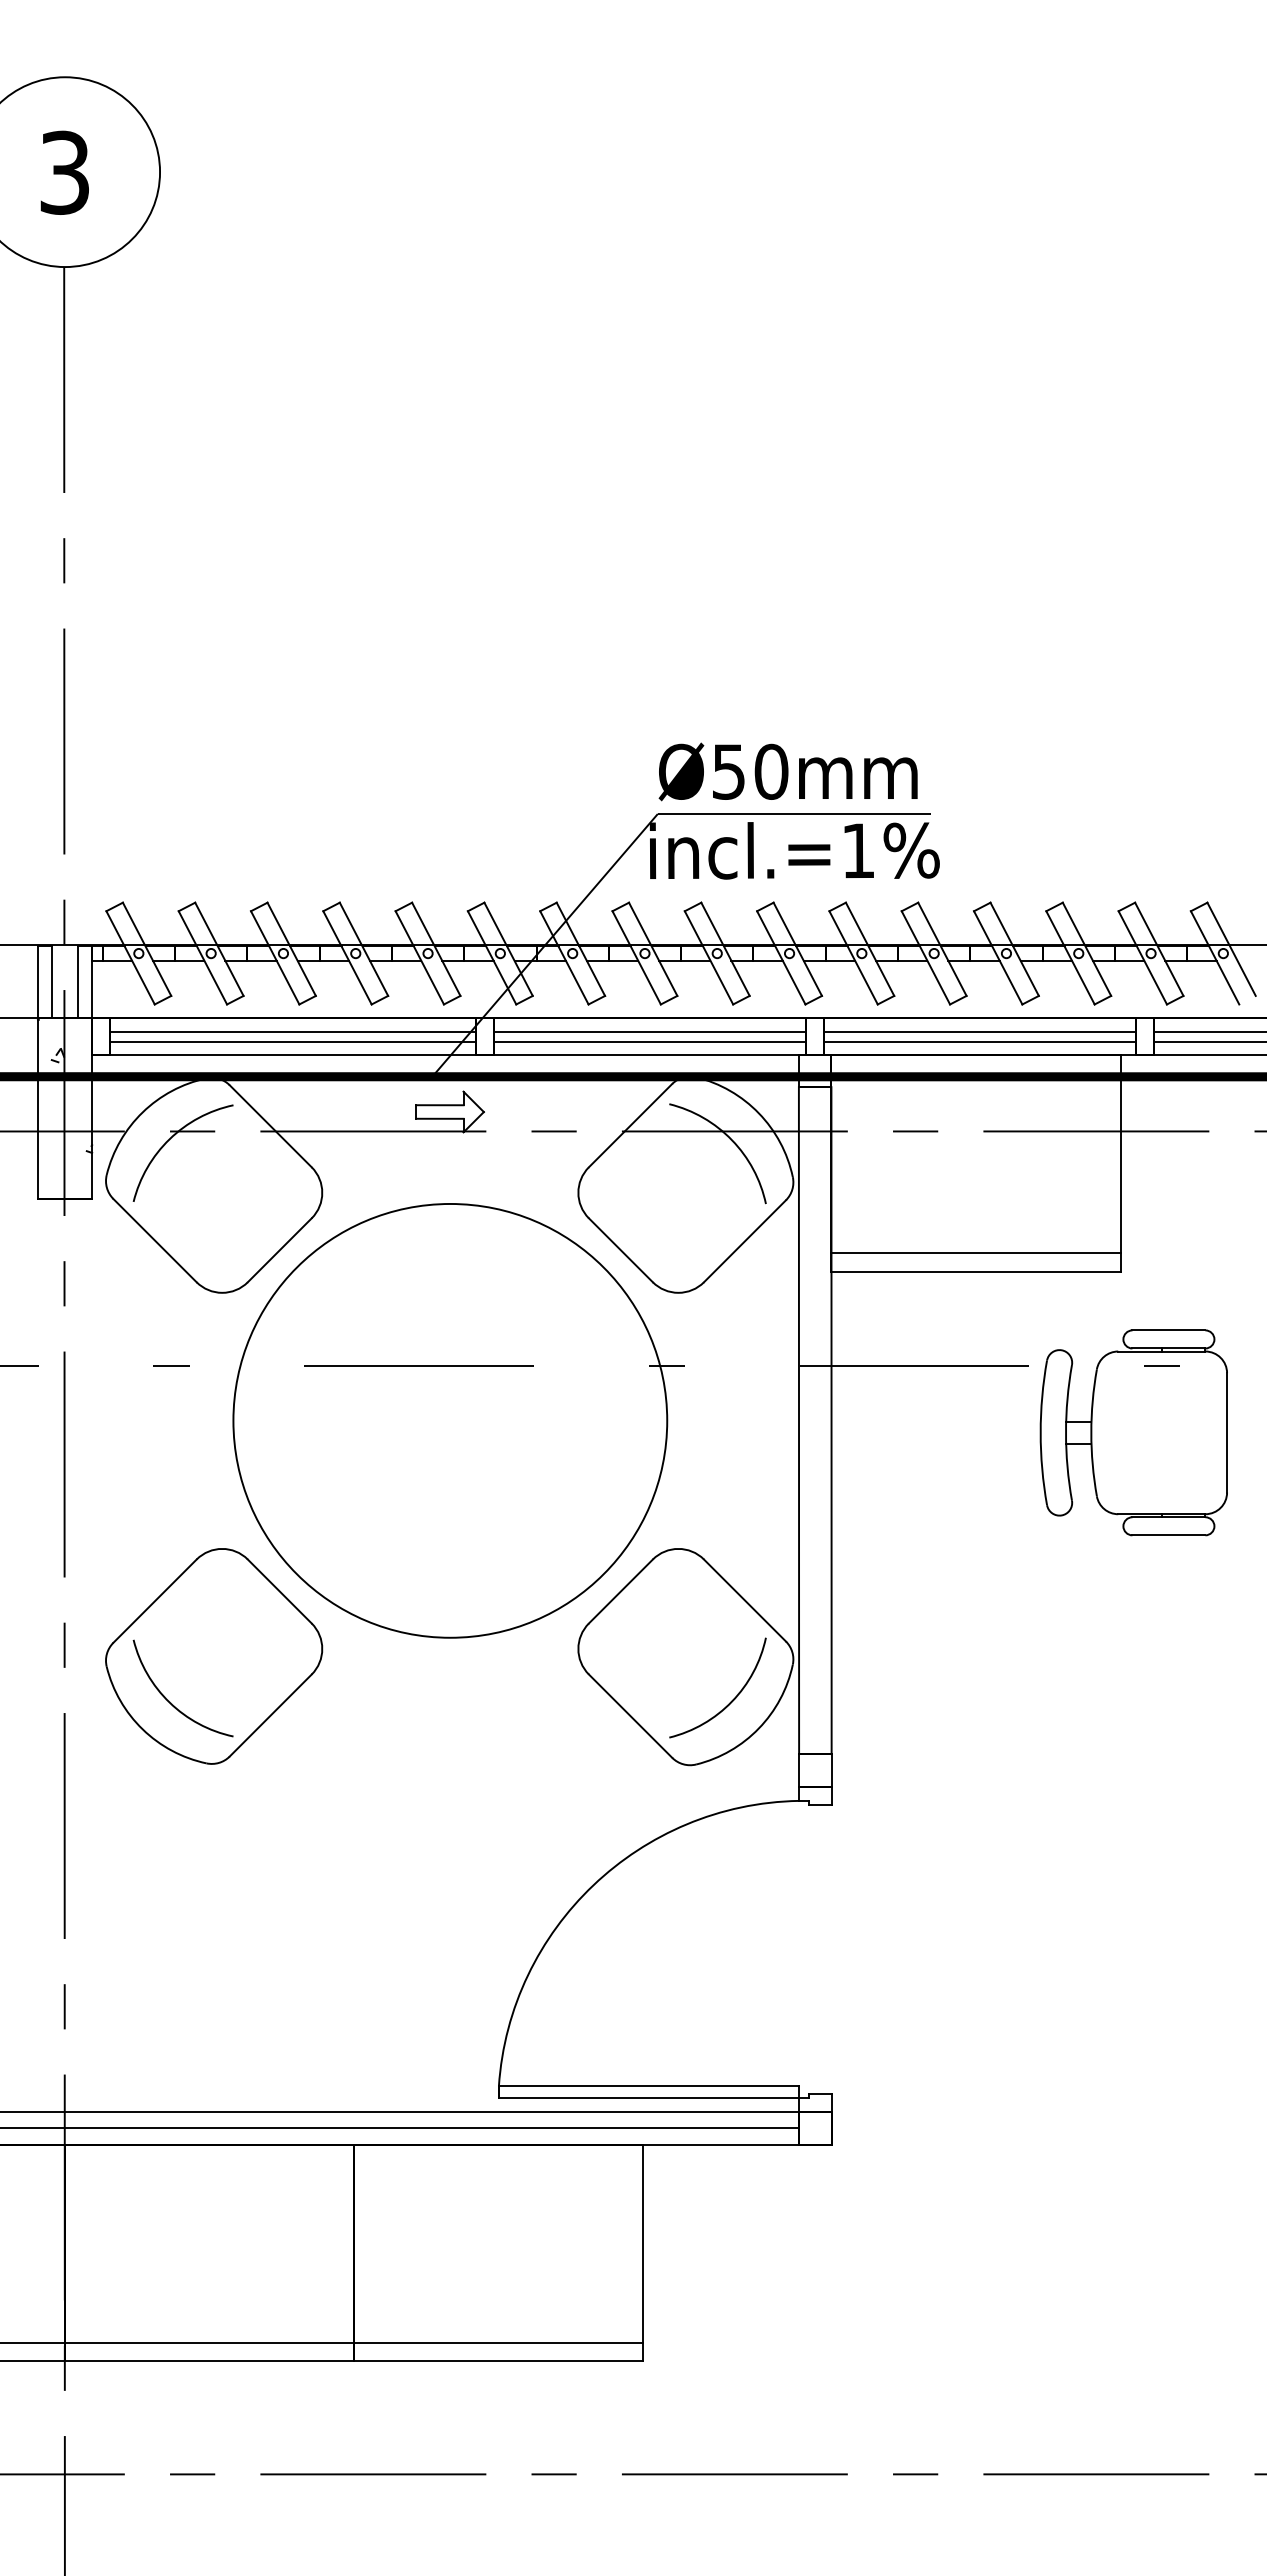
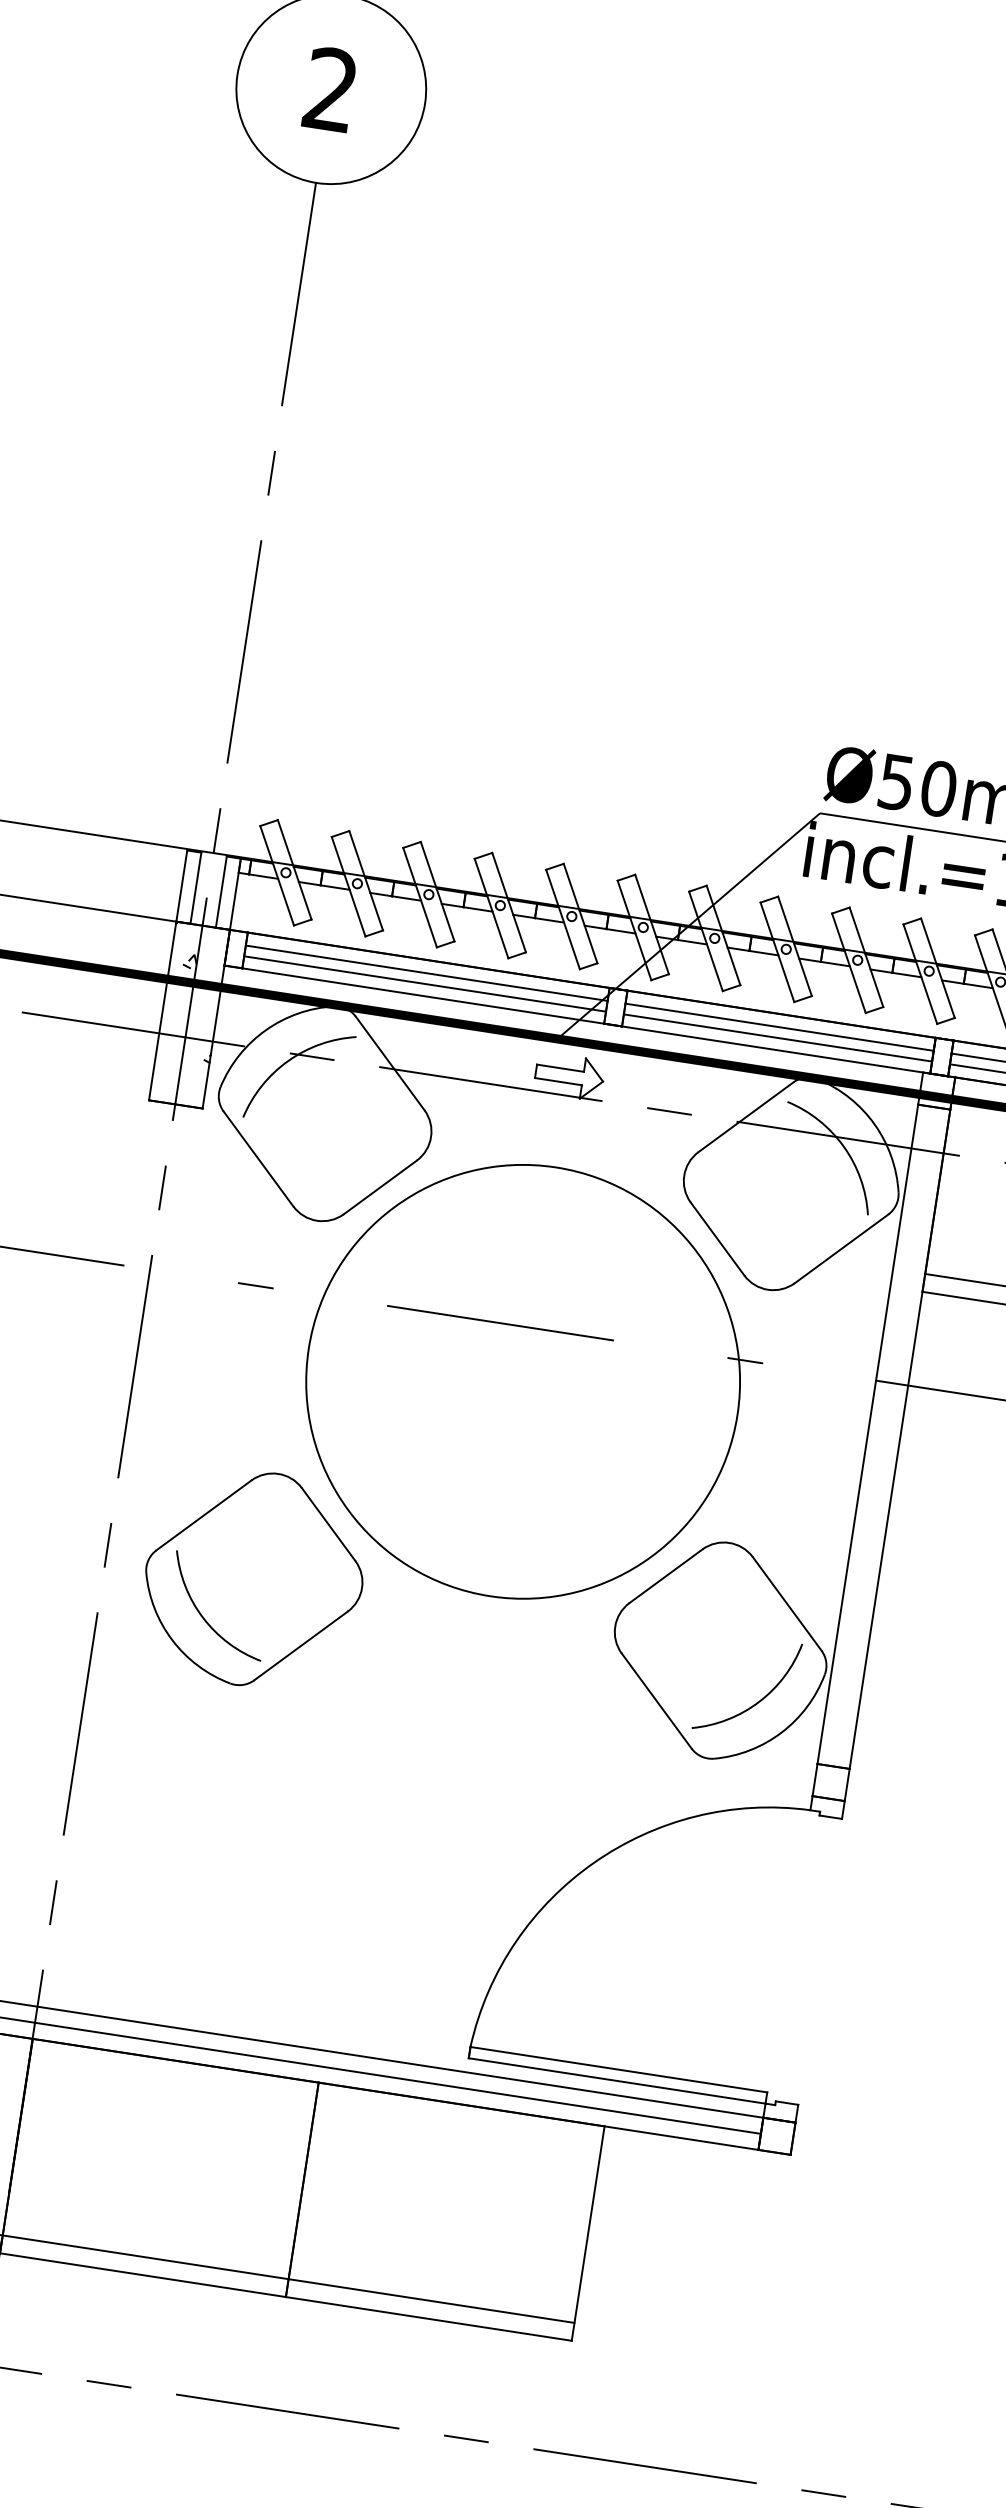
text: (64, 172) -> (330, 89), 3 -> 2

